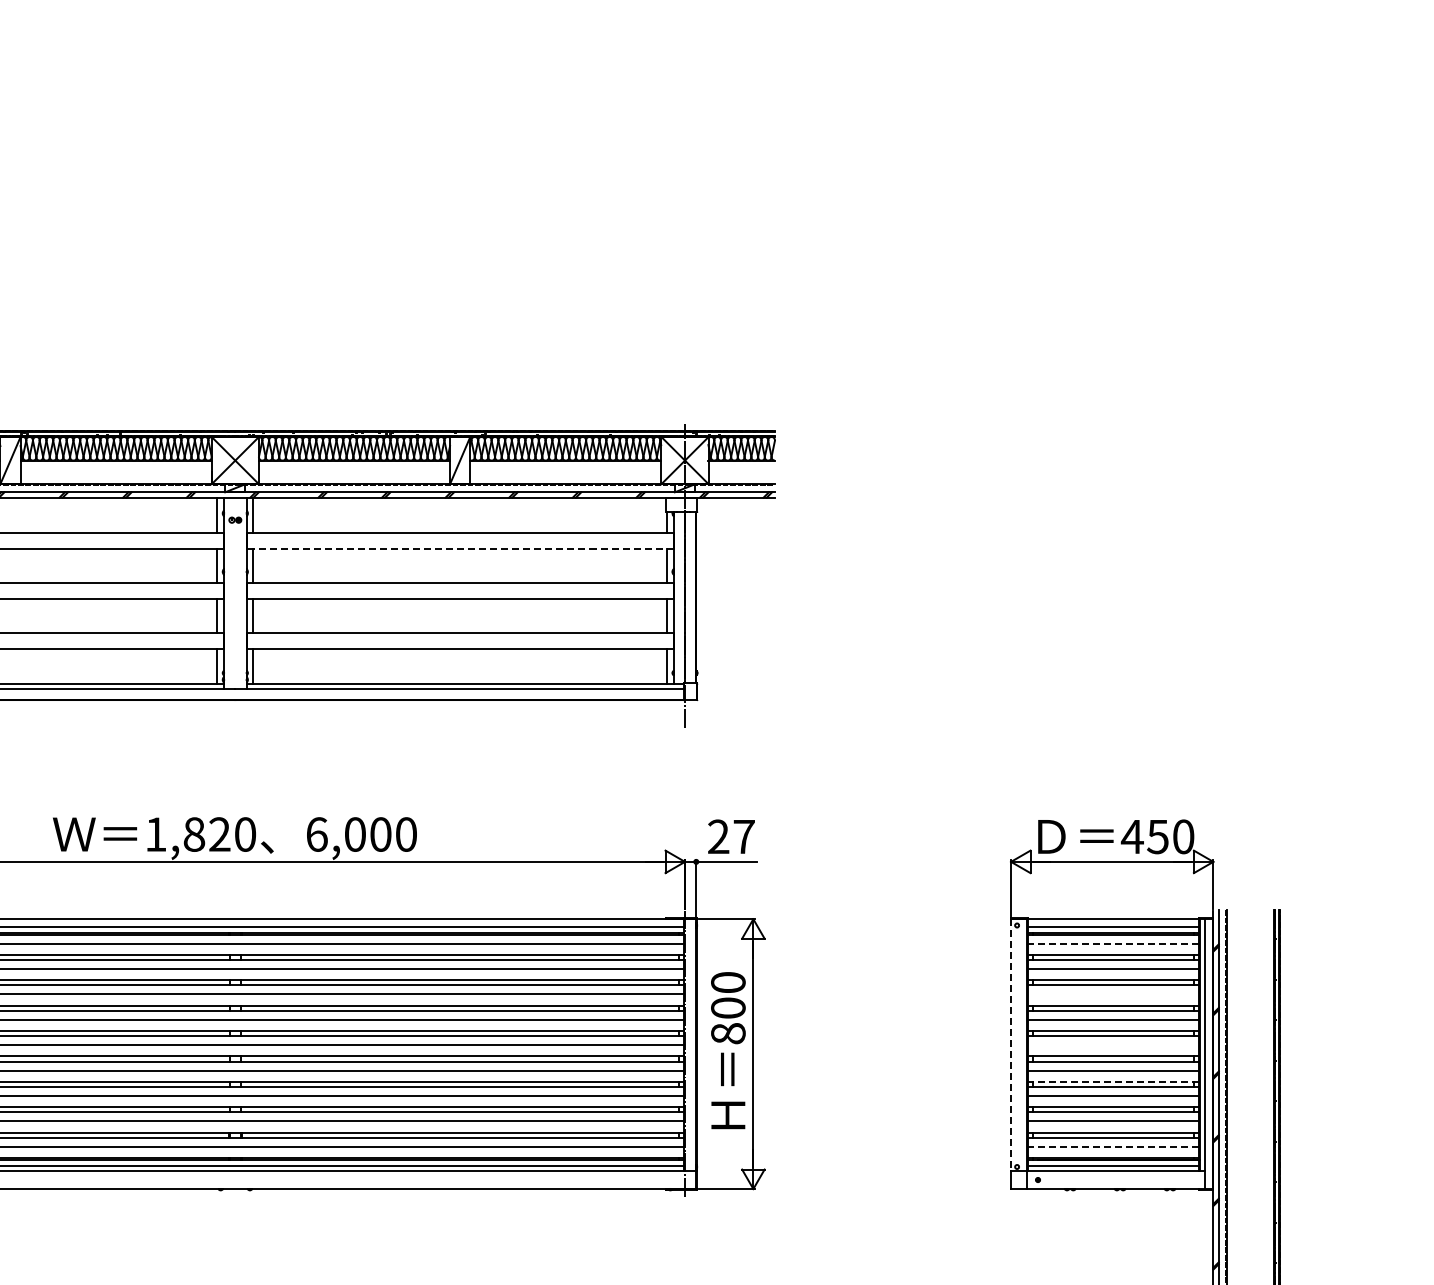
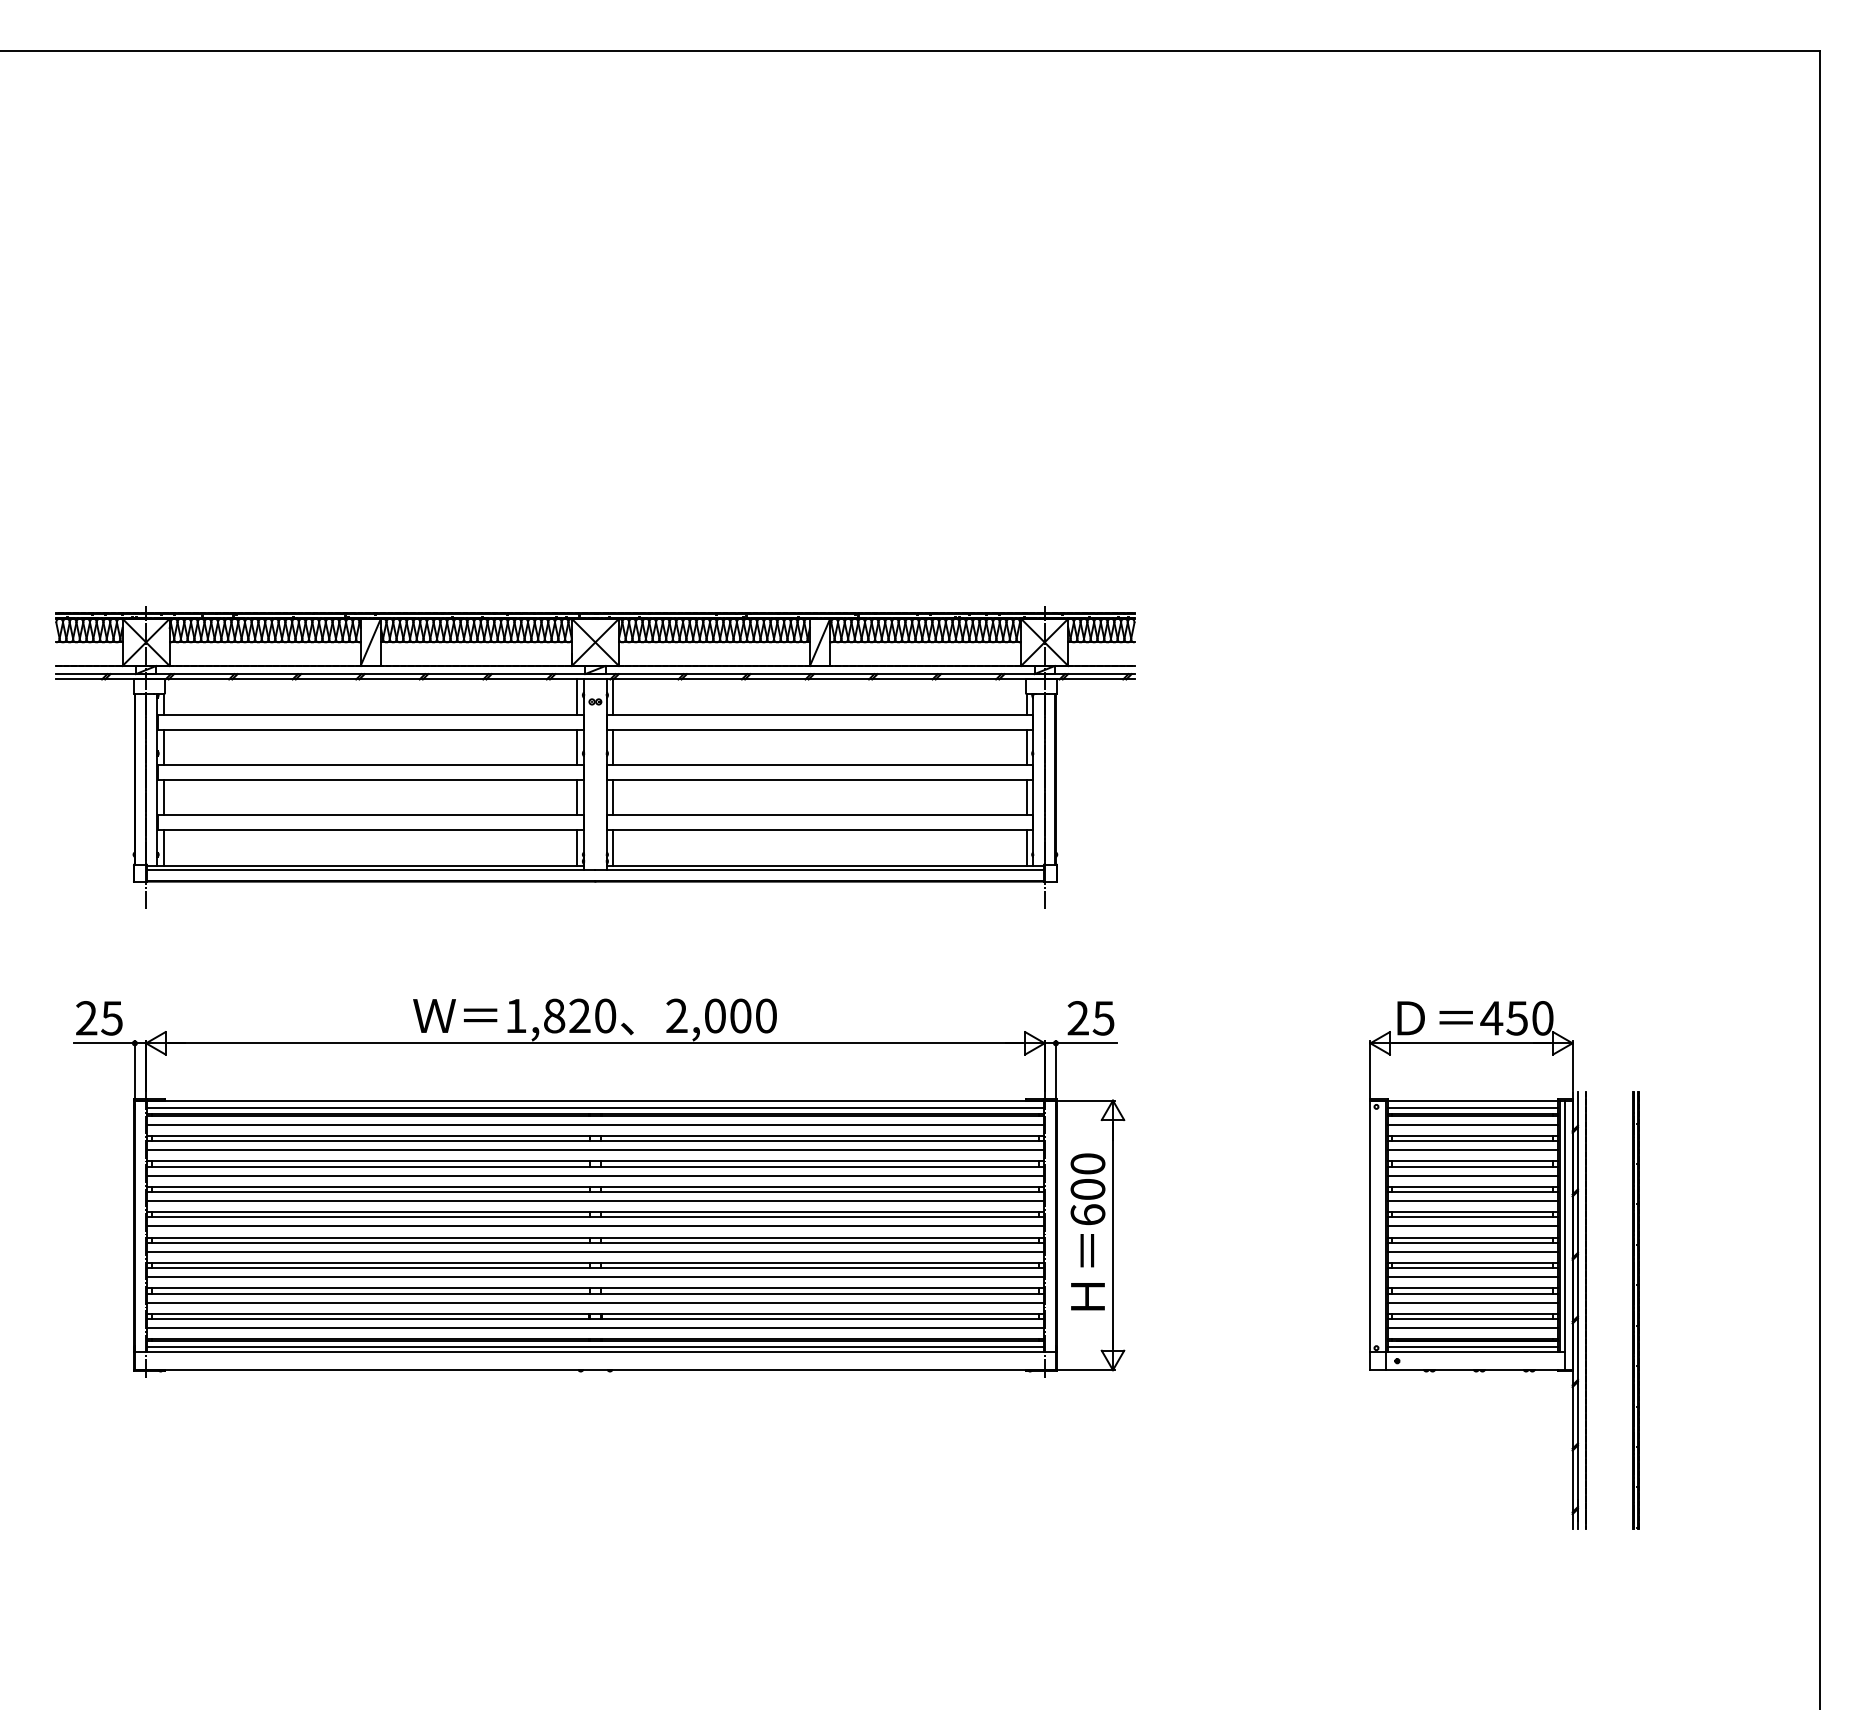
line: (459, 548) -> (819, 730), dashed -> solid
text: (316, 834) -> (676, 1015), 6,000 -> 2,000
text: (743, 837) -> (1103, 1018), 27 -> 25
line: (1113, 943) -> (1472, 1124), dashed -> solid
line: (1113, 994) -> (1472, 1175), added
text: (727, 1033) -> (1087, 1214), 800 -> 600
line: (1011, 1045) -> (1370, 1226), dashed -> solid
line: (1113, 1045) -> (1472, 1226), added
line: (1113, 1082) -> (1472, 1263), dashed -> solid
line: (1113, 1146) -> (1472, 1327), dashed -> solid

